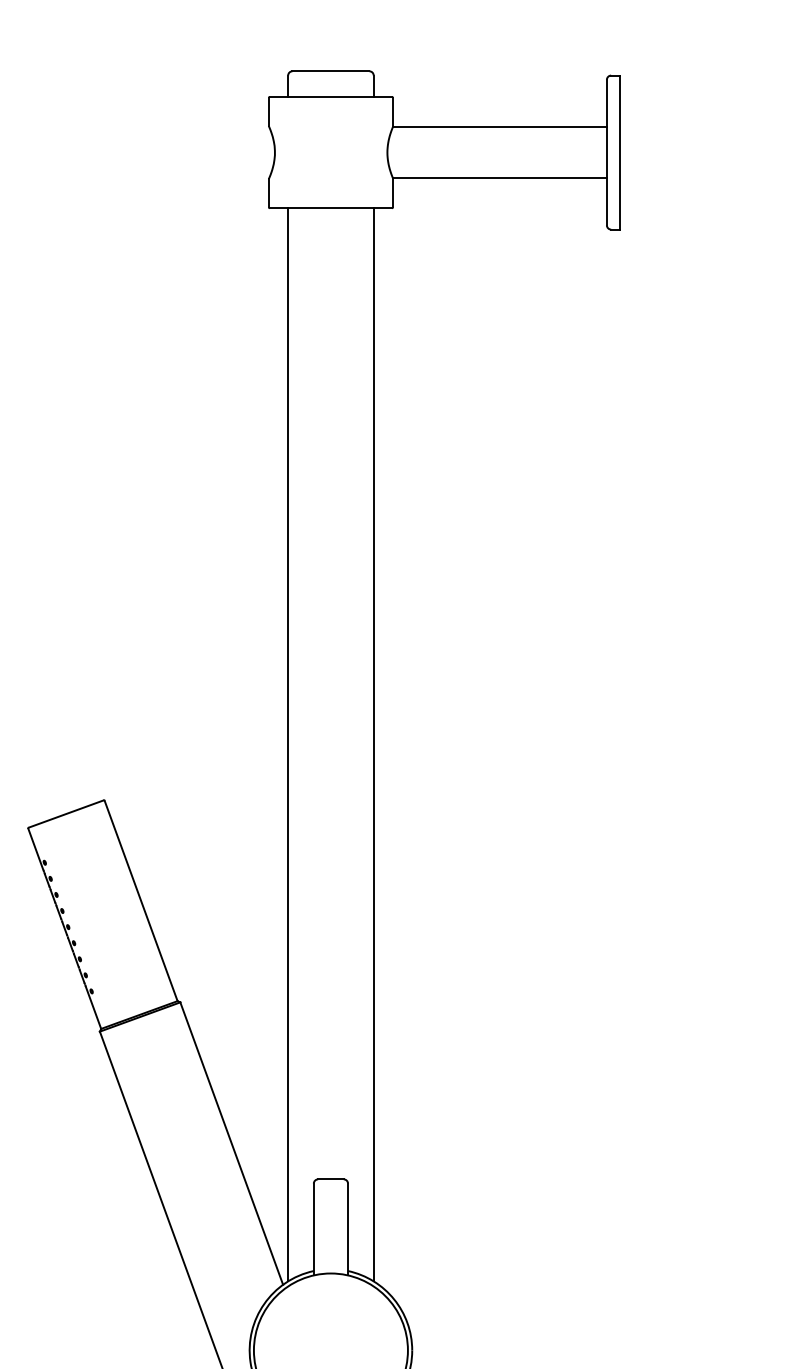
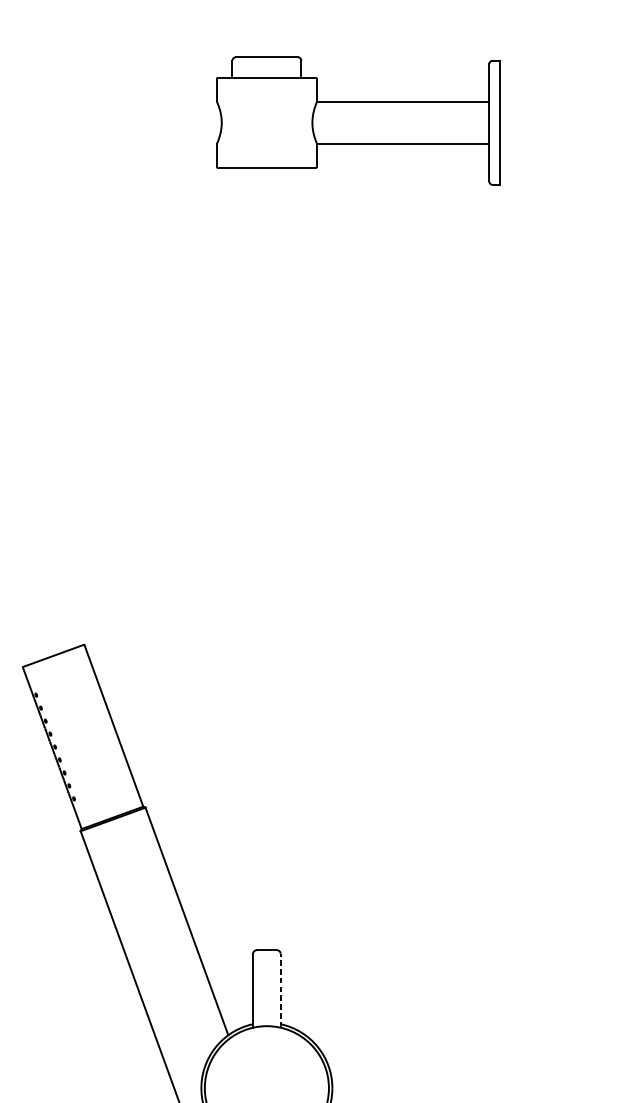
line: (288, 744) -> (232, 599), removed
line: (373, 744) -> (301, 599), removed
line: (348, 1229) -> (281, 990), solid -> dashed

